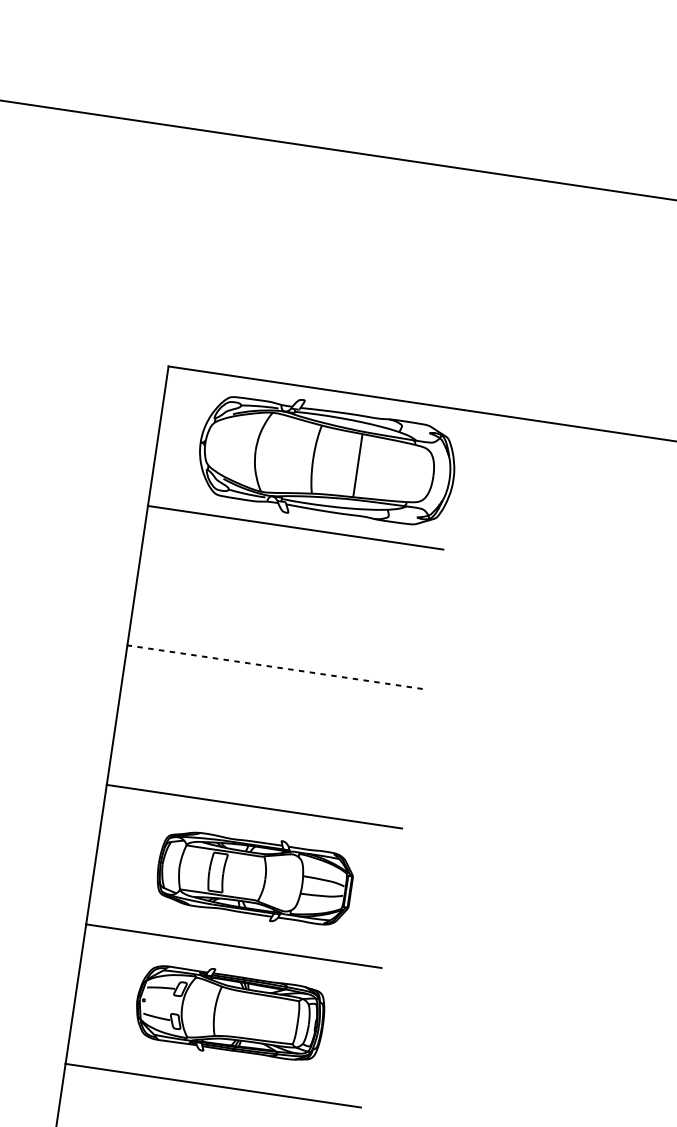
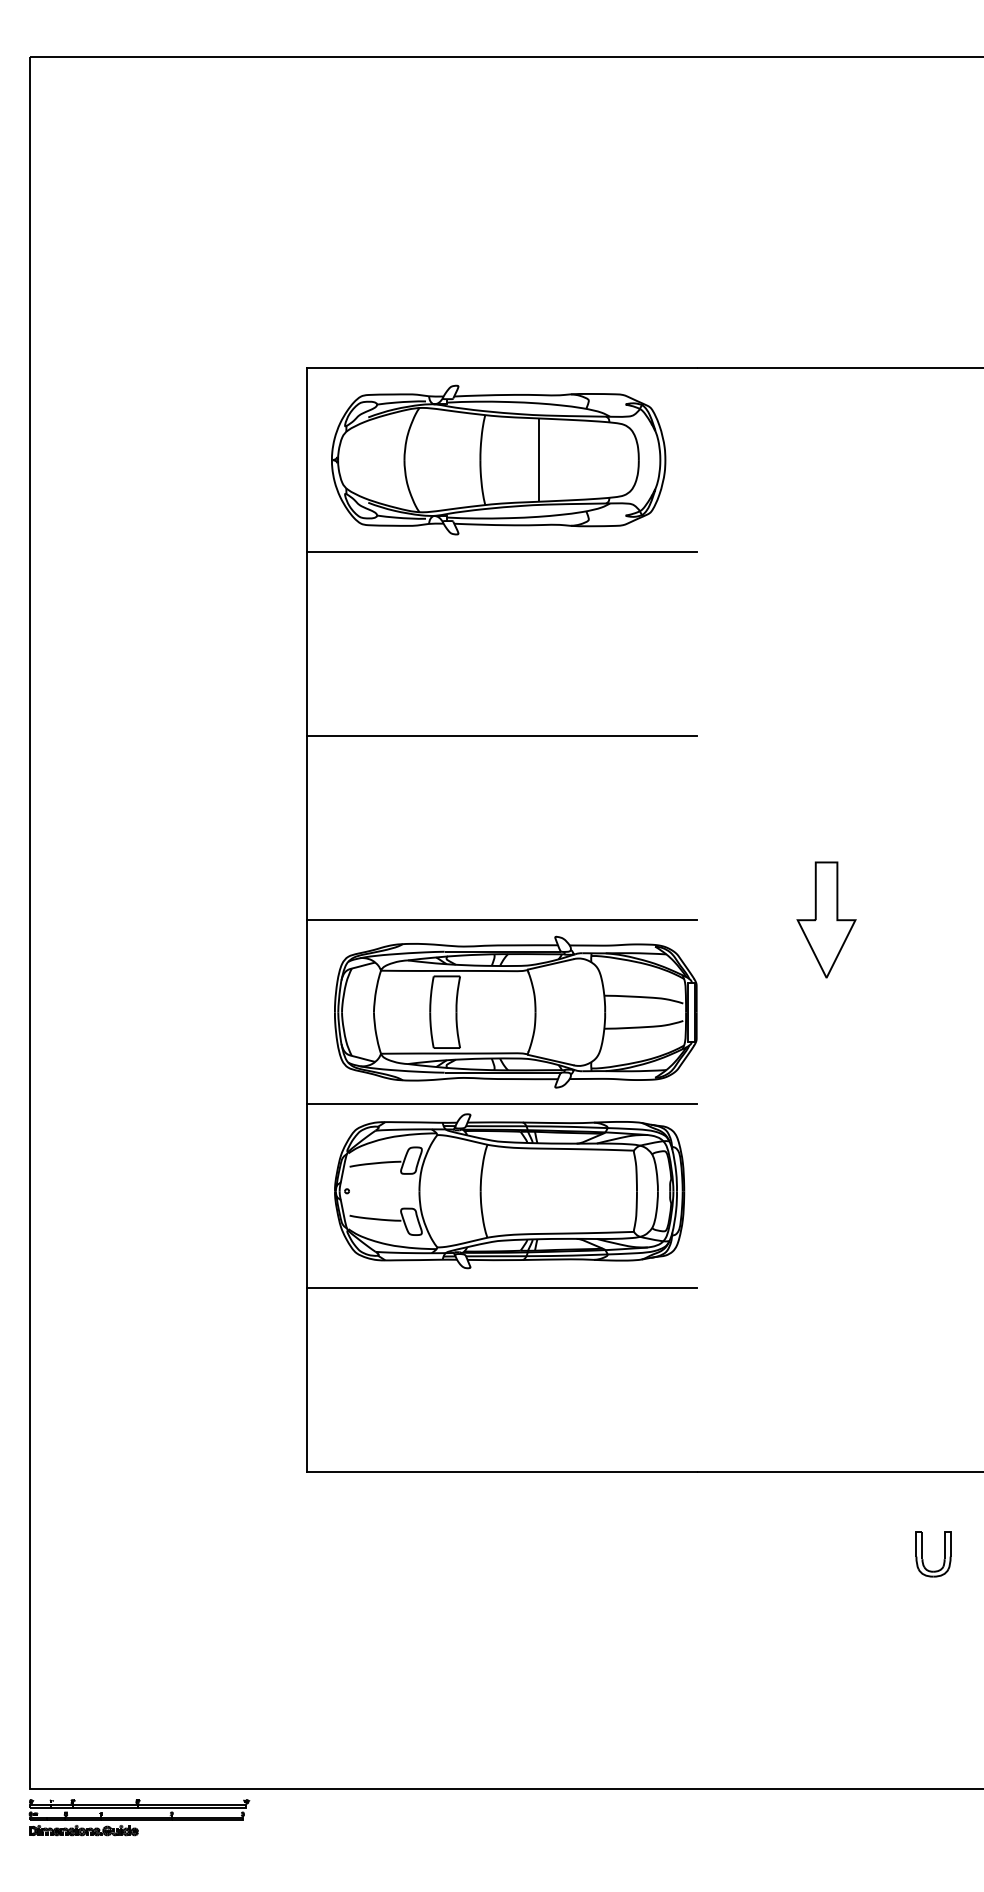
part: (327, 460) -> (498, 459), moved
line: (274, 667) -> (501, 736), dashed -> solid
part: (500, 842) -> (826, 919), added
part: (254, 877) -> (515, 1011), size x1.43
part: (229, 1013) -> (509, 1191), size x1.43

